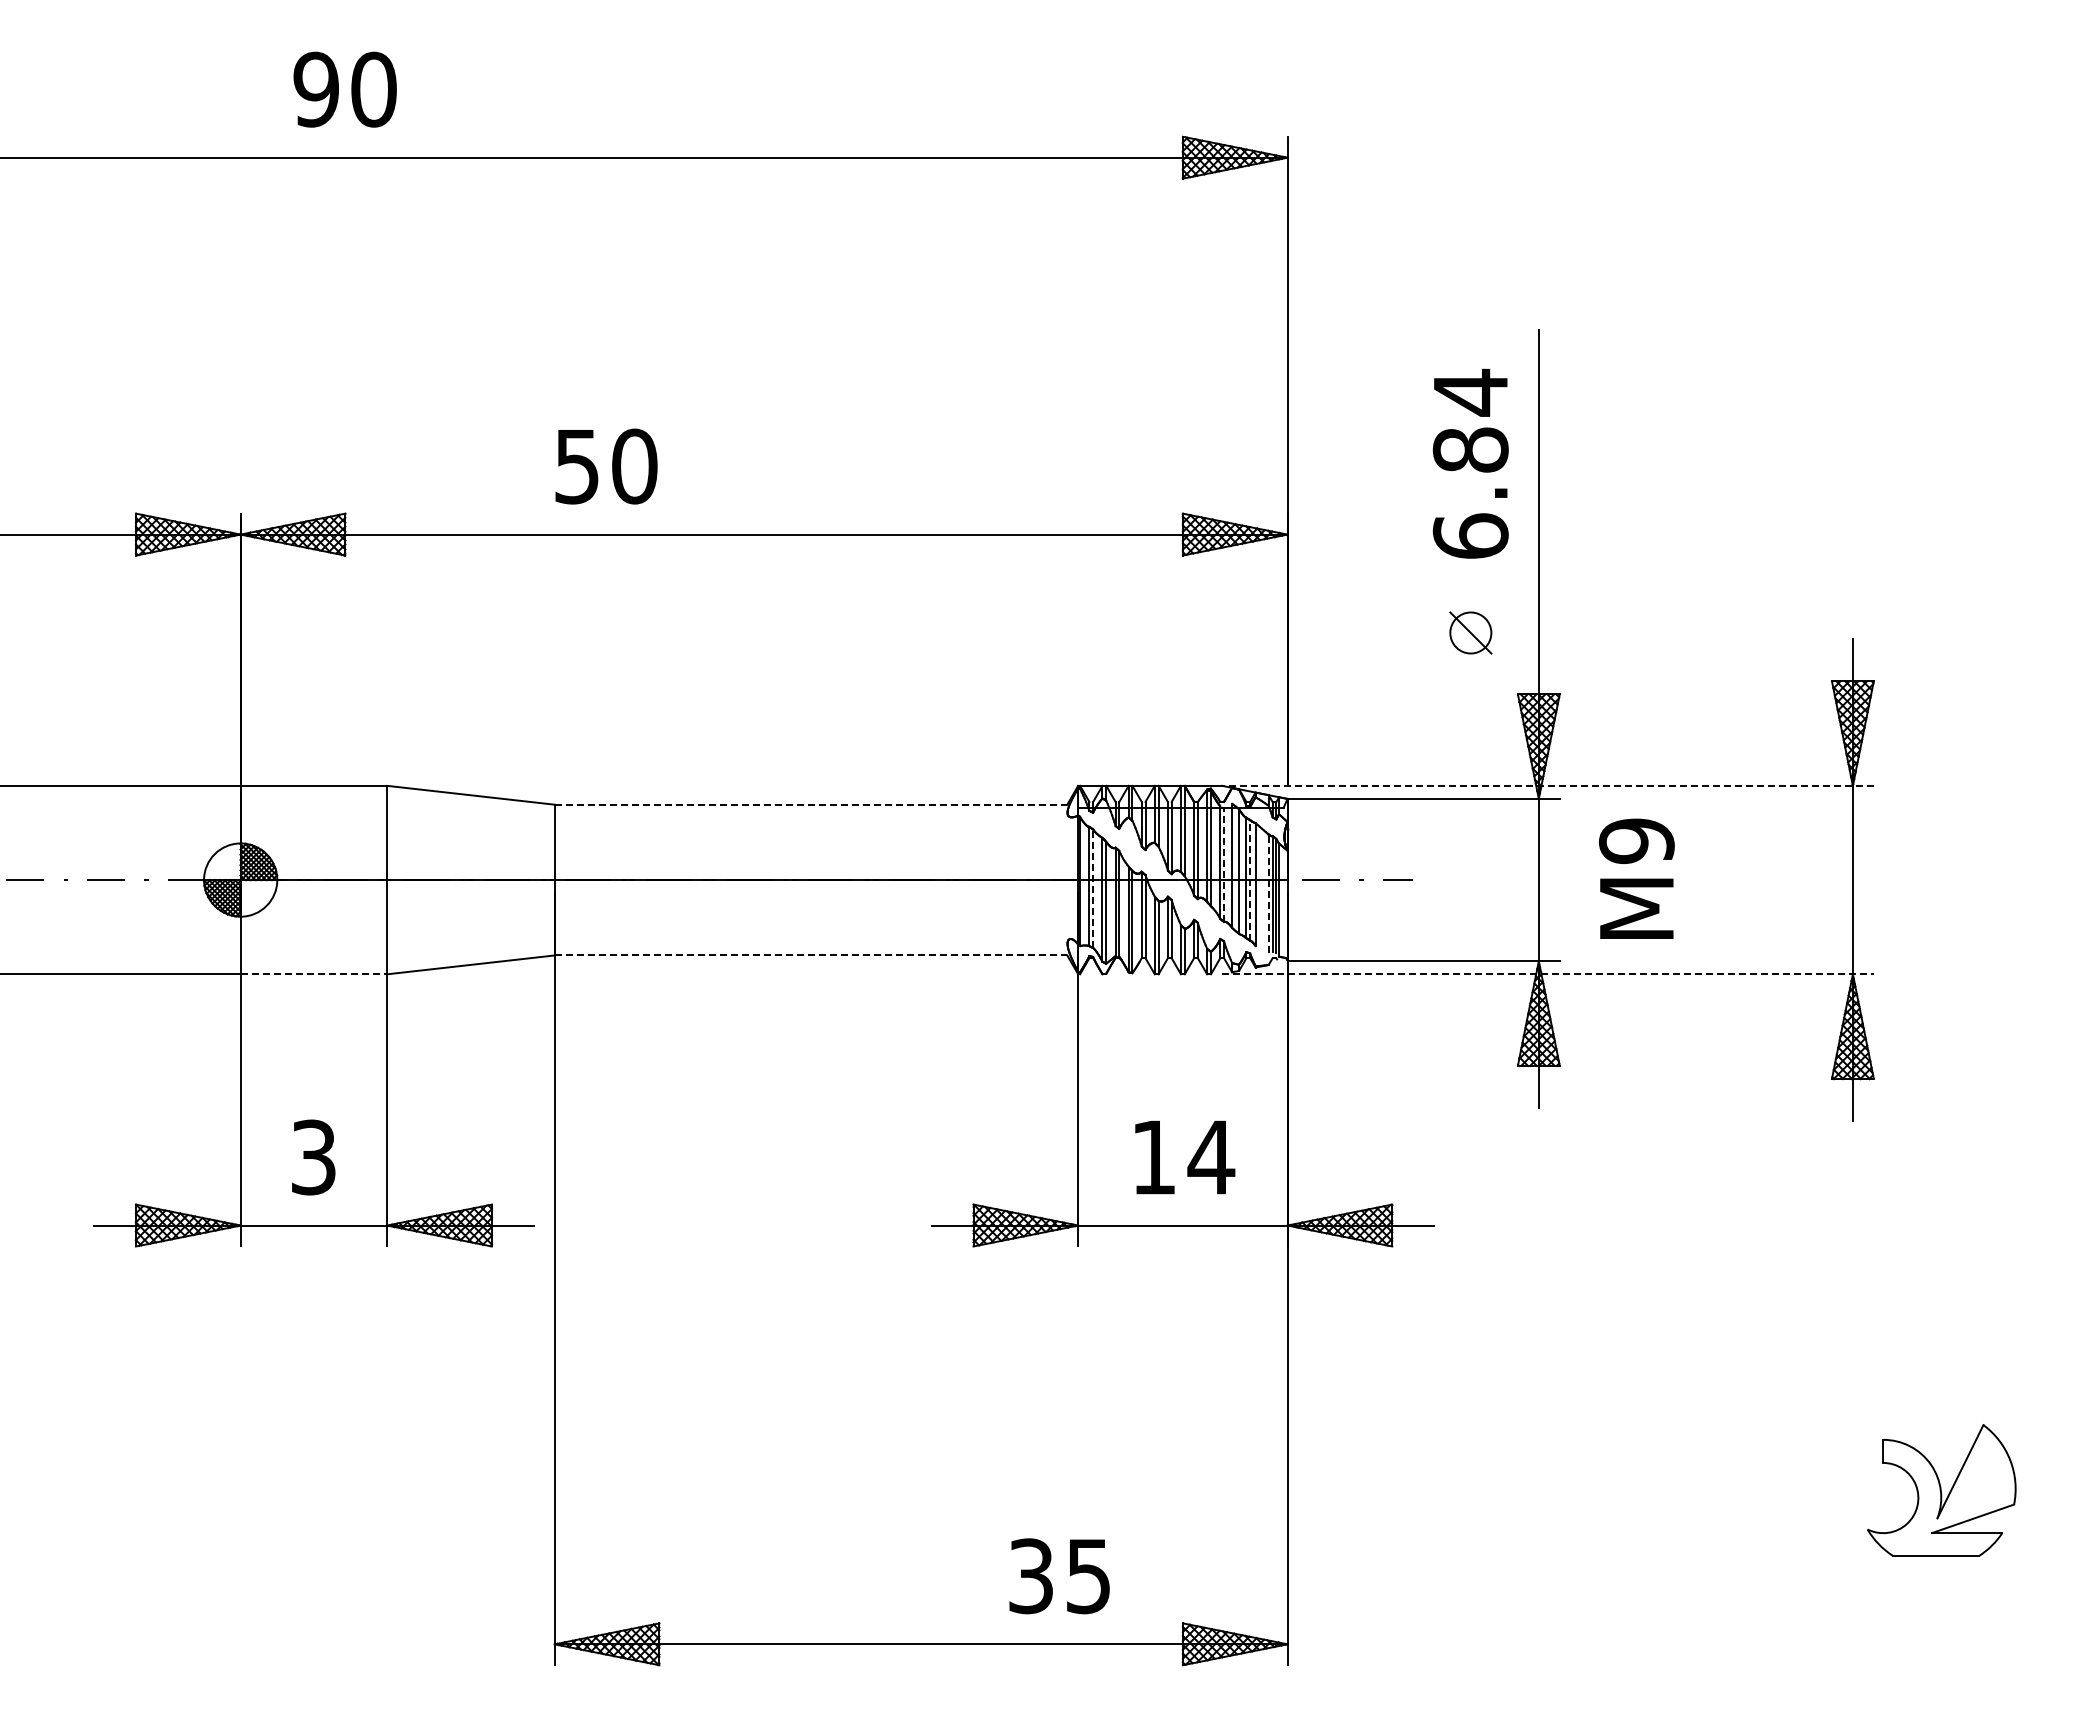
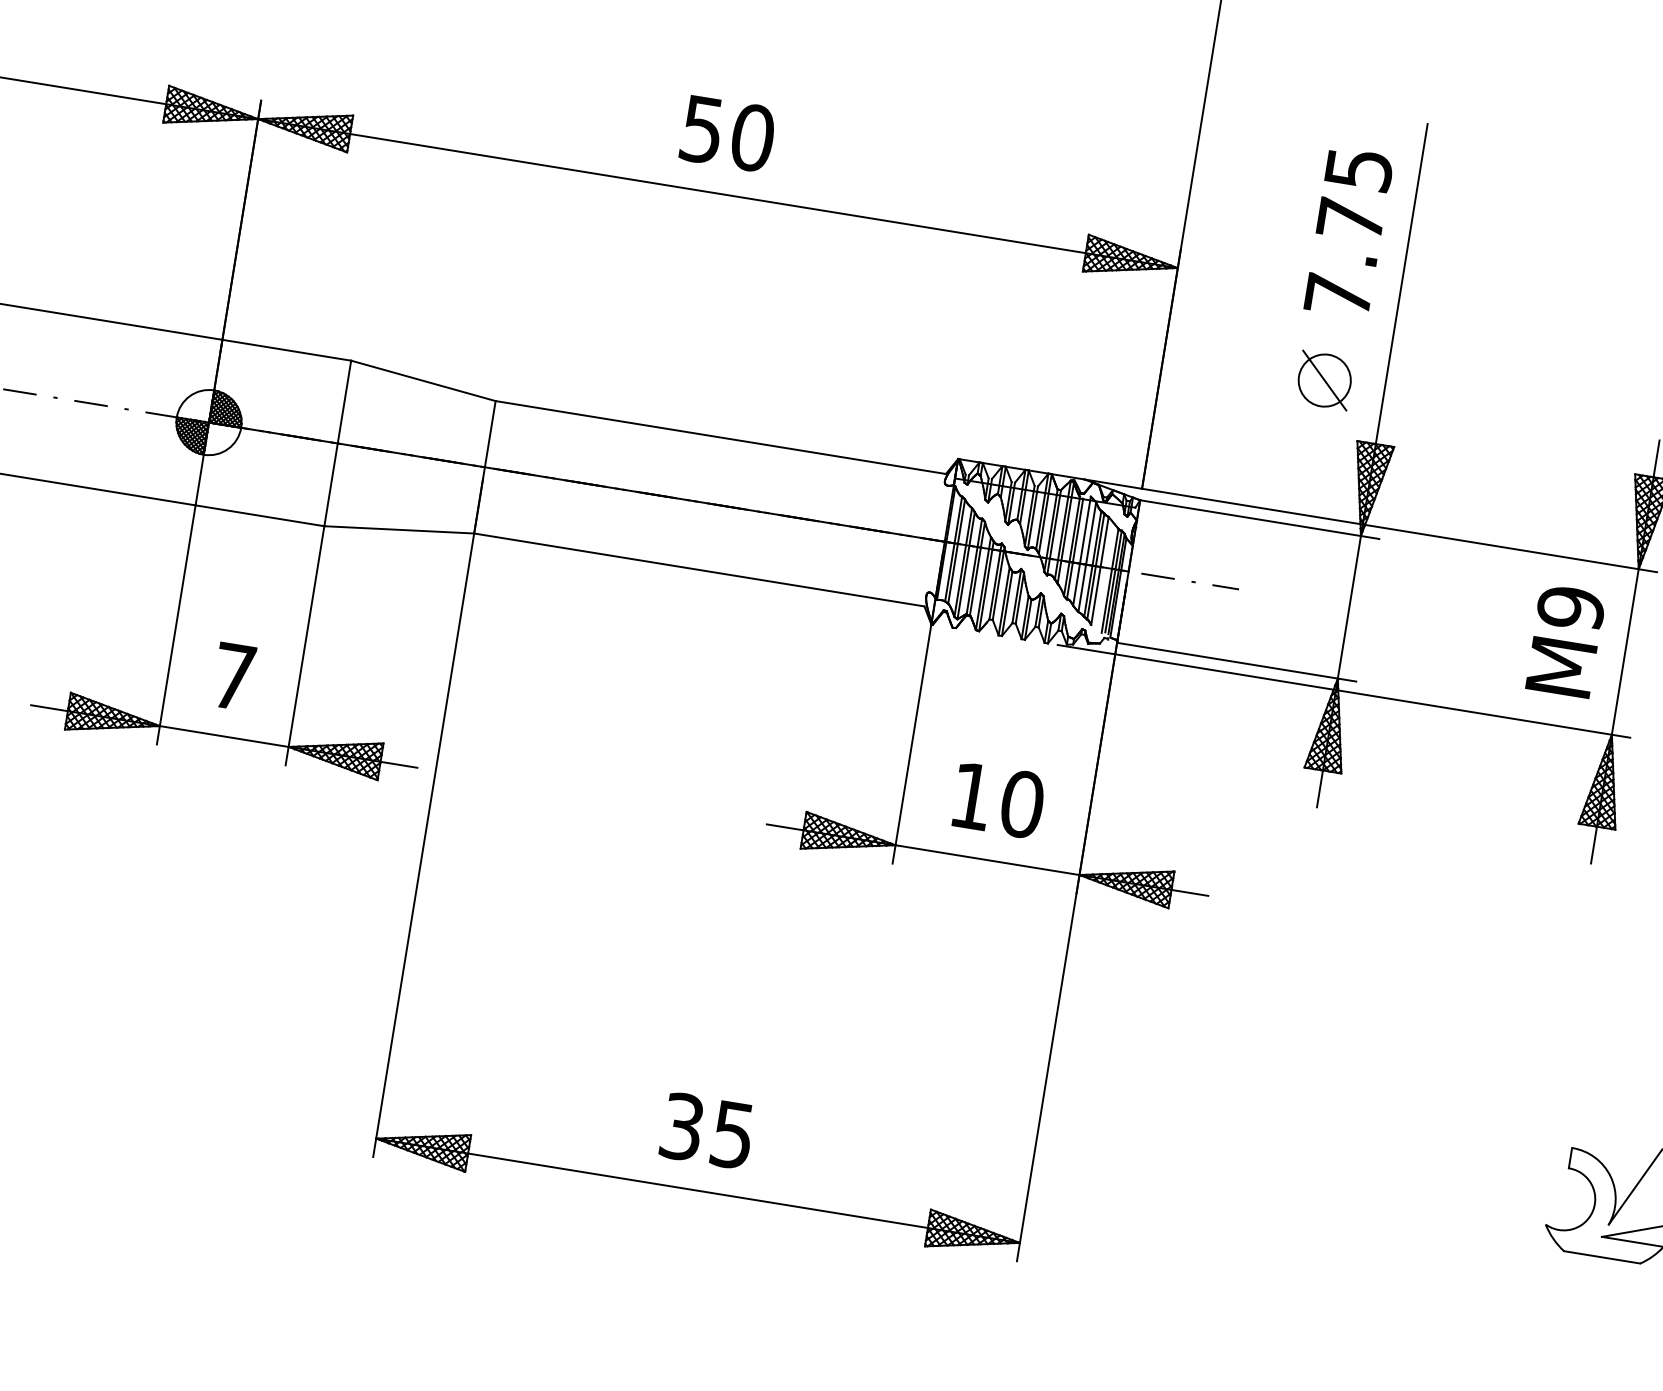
text: (1470, 463) -> (1348, 231), 6.84 -> 7.75
text: (606, 466) -> (728, 133), moved
part: (1470, 632) -> (1324, 380), size x1.43
line: (1547, 785) -> (1370, 525), dashed -> solid
line: (811, 804) -> (721, 437), dashed -> solid
line: (1224, 864) -> (1075, 548), dashed -> solid
text: (1636, 878) -> (1565, 640), moved
line: (1250, 879) -> (1096, 565), dashed -> solid
line: (1093, 888) -> (956, 551), dashed -> solid
line: (1268, 893) -> (1109, 580), dashed -> solid
line: (811, 955) -> (699, 570), dashed -> solid
line: (314, 974) -> (260, 516), dashed -> solid
line: (1547, 974) -> (1343, 691), dashed -> solid
text: (313, 1157) -> (233, 676), 3 -> 7
text: (1211, 1157) -> (1022, 804), 14 -> 10
text: (1059, 1576) -> (707, 1131), moved

